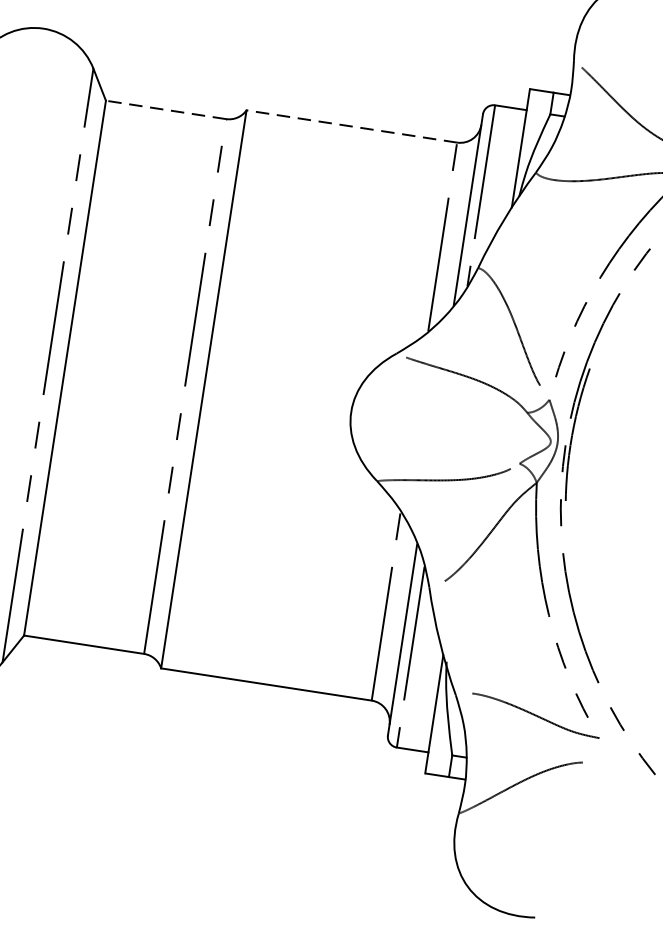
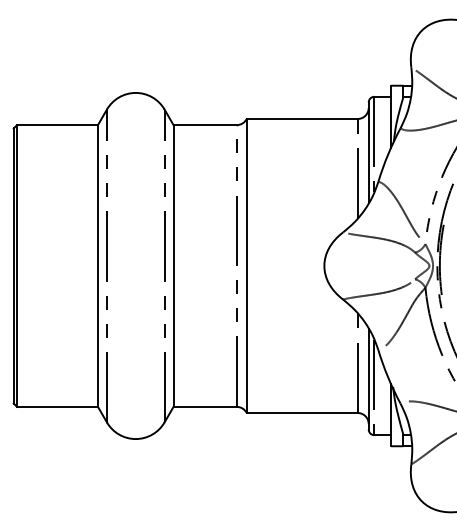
line: (166, 110) -> (205, 125), dashed -> solid
line: (350, 127) -> (301, 119), dashed -> solid

